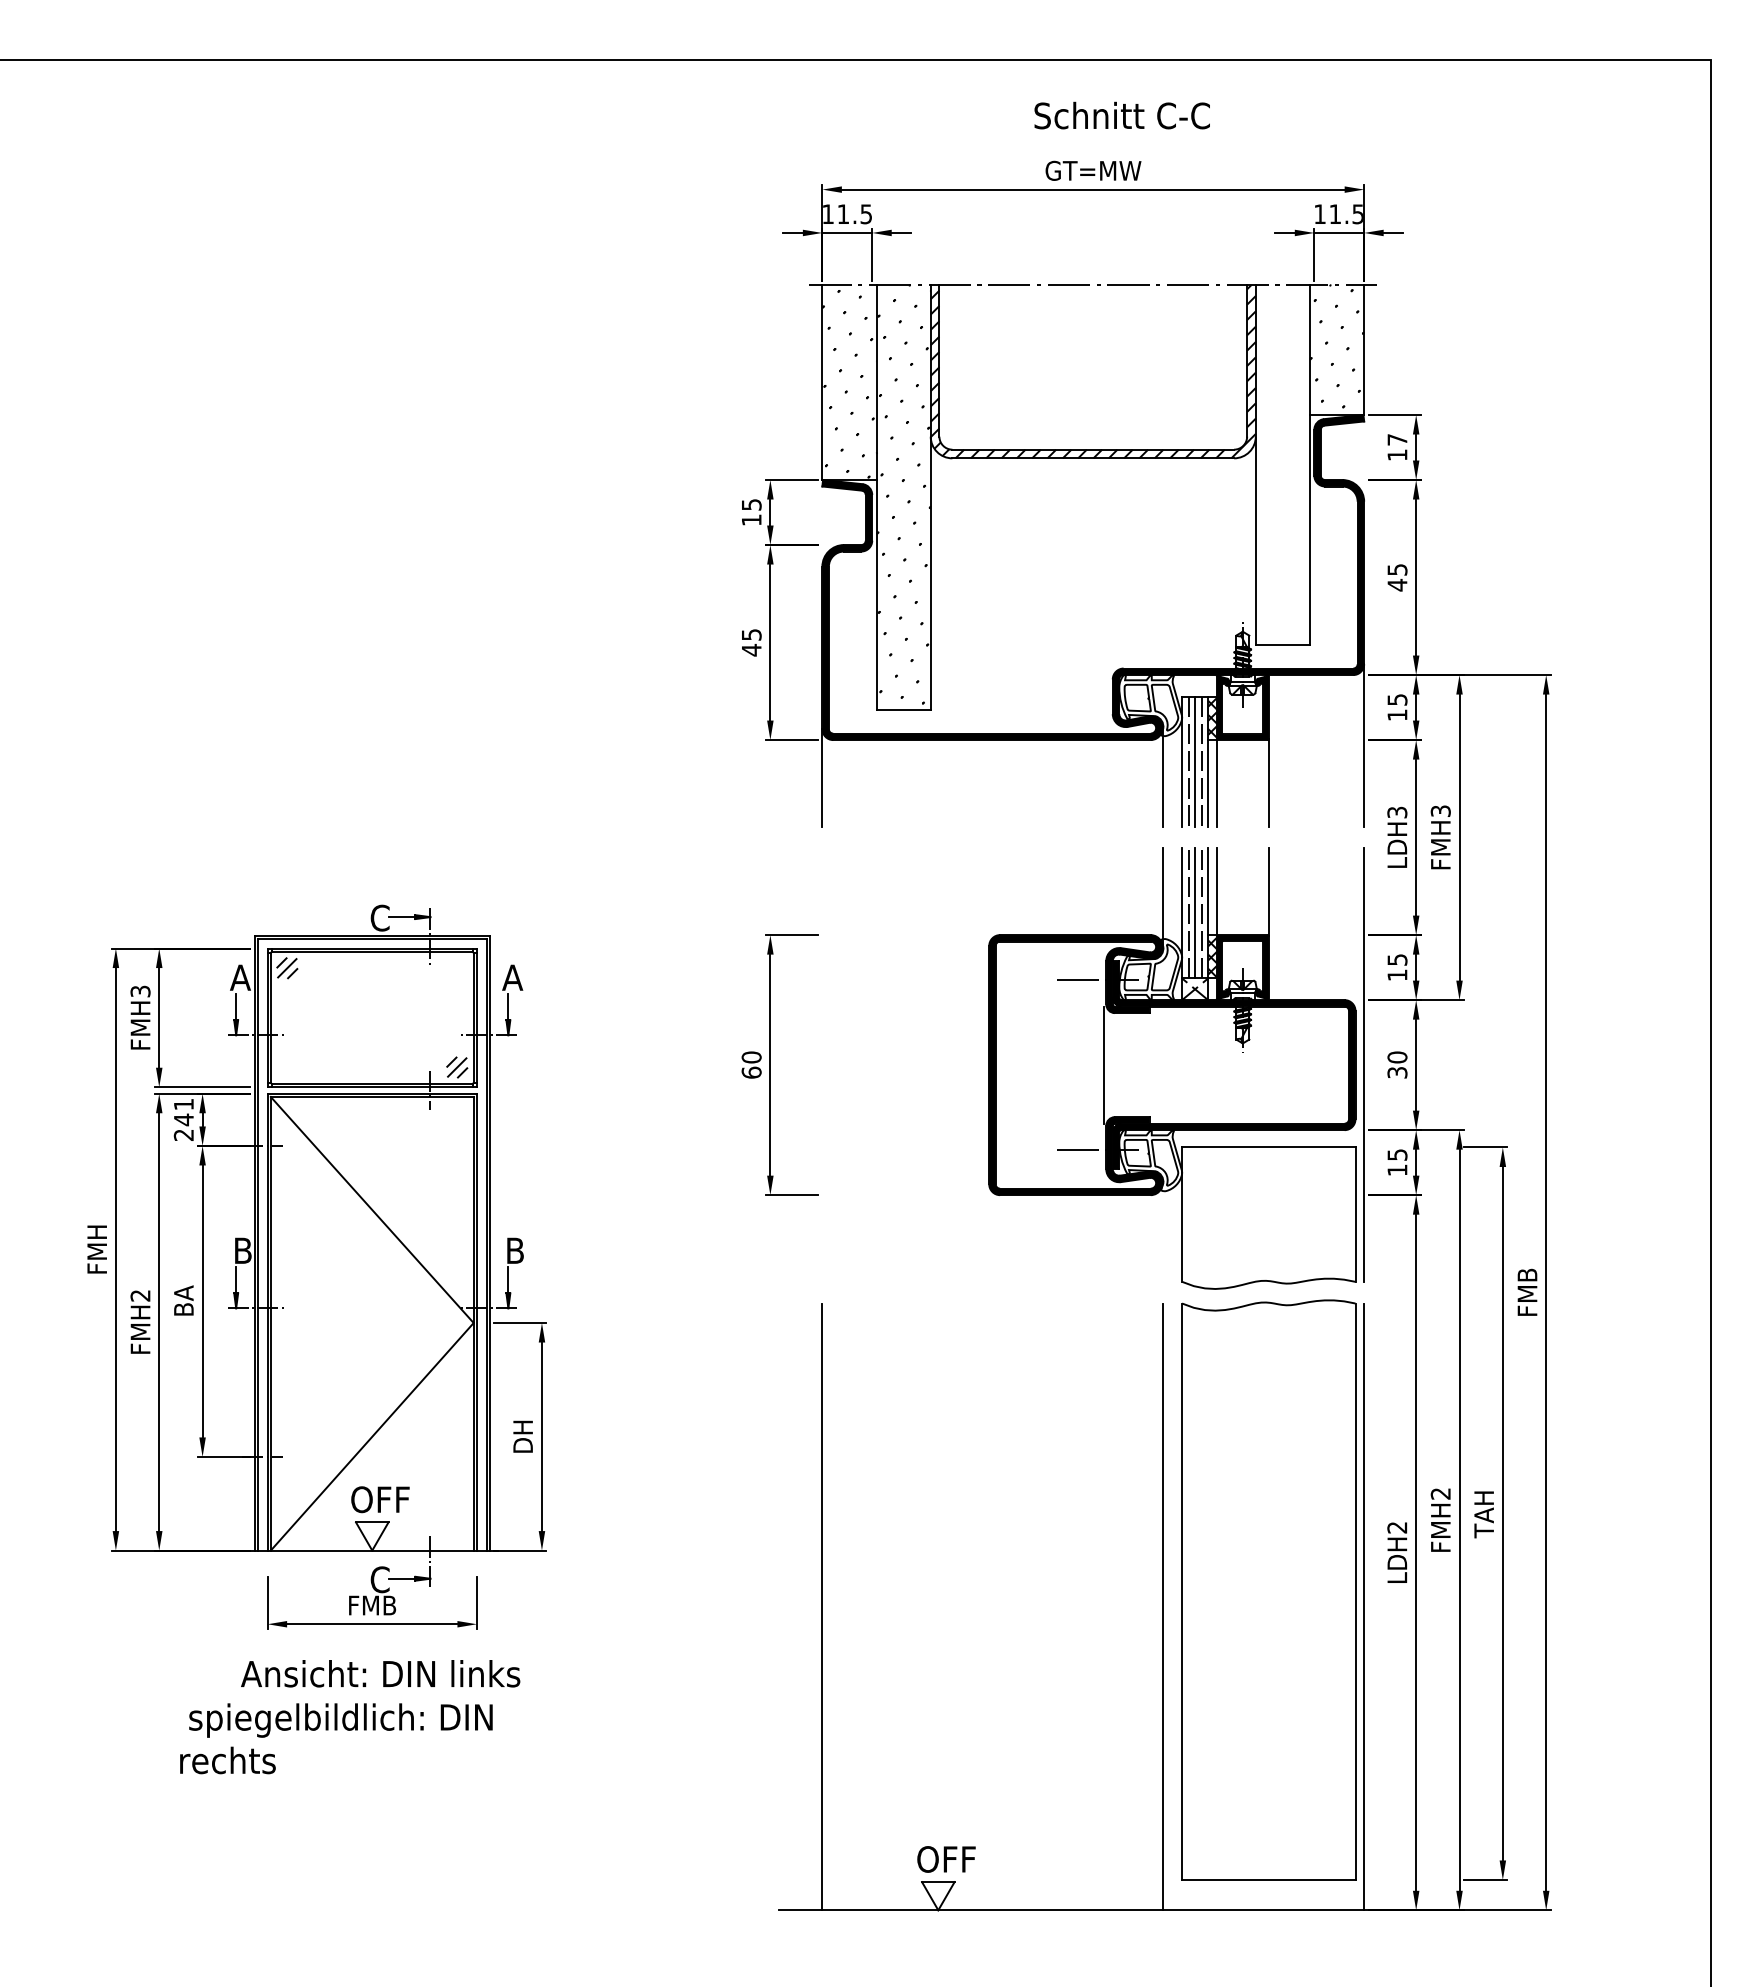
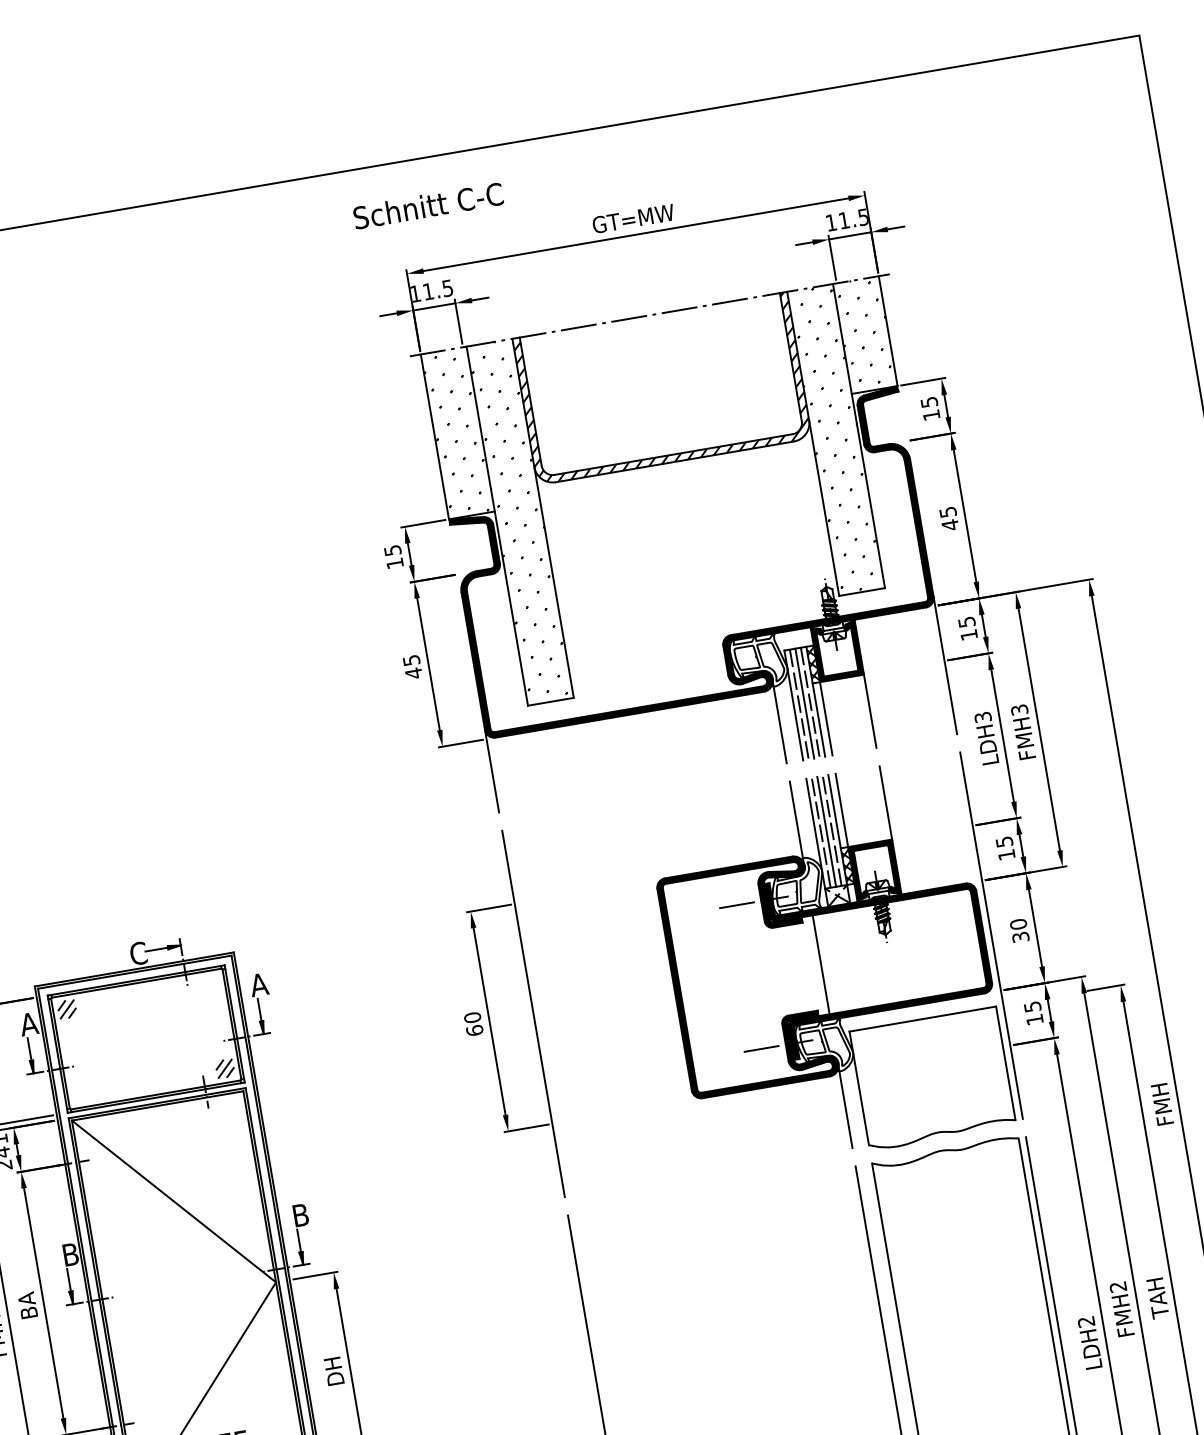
text: (1121, 115) -> (427, 205), moved
text: (1397, 439) -> (929, 402), 17 -> 15
hatch: (1282, 463) -> (835, 438), added
line: (822, 1064) -> (533, 1013), added
line: (1103, 1064) -> (820, 964), moved
line: (1162, 1232) -> (845, 1106), added
text: (1527, 1292) -> (1162, 1104), FMB -> FMH

